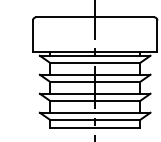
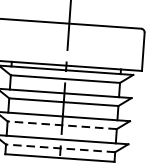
line: (95, 101) -> (62, 125), solid -> dashed
line: (95, 120) -> (60, 148), solid -> dashed

